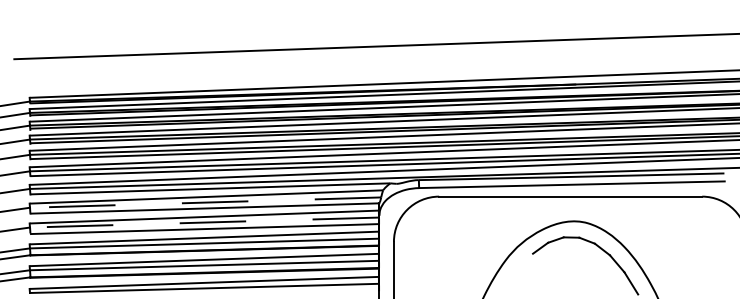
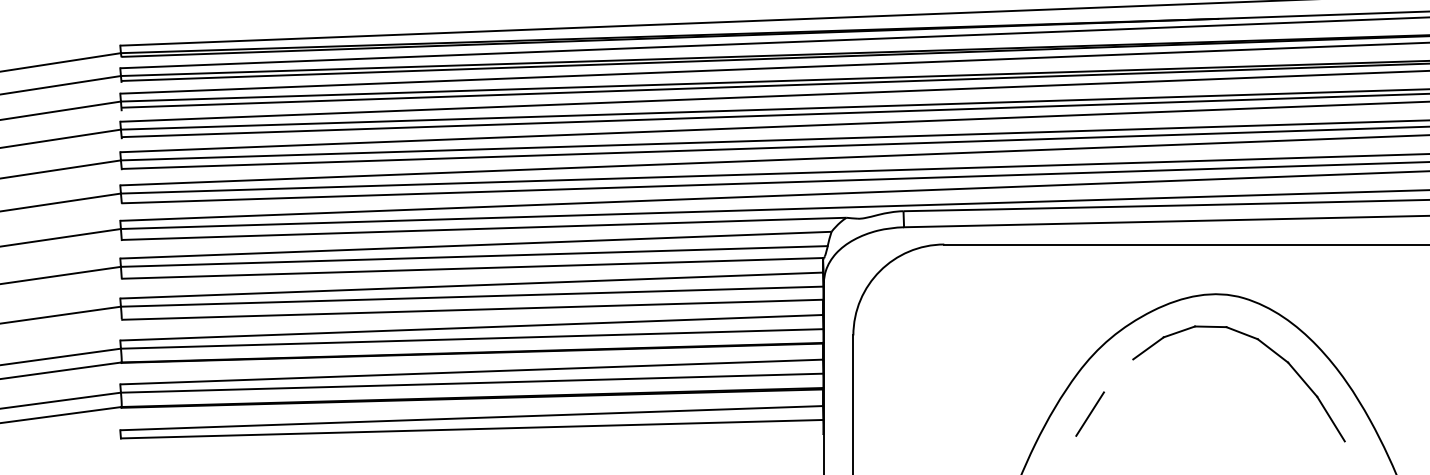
line: (205, 202) -> (474, 256), dashed -> solid
line: (204, 222) -> (472, 296), dashed -> solid
line: (511, 280) -> (1089, 413), added

